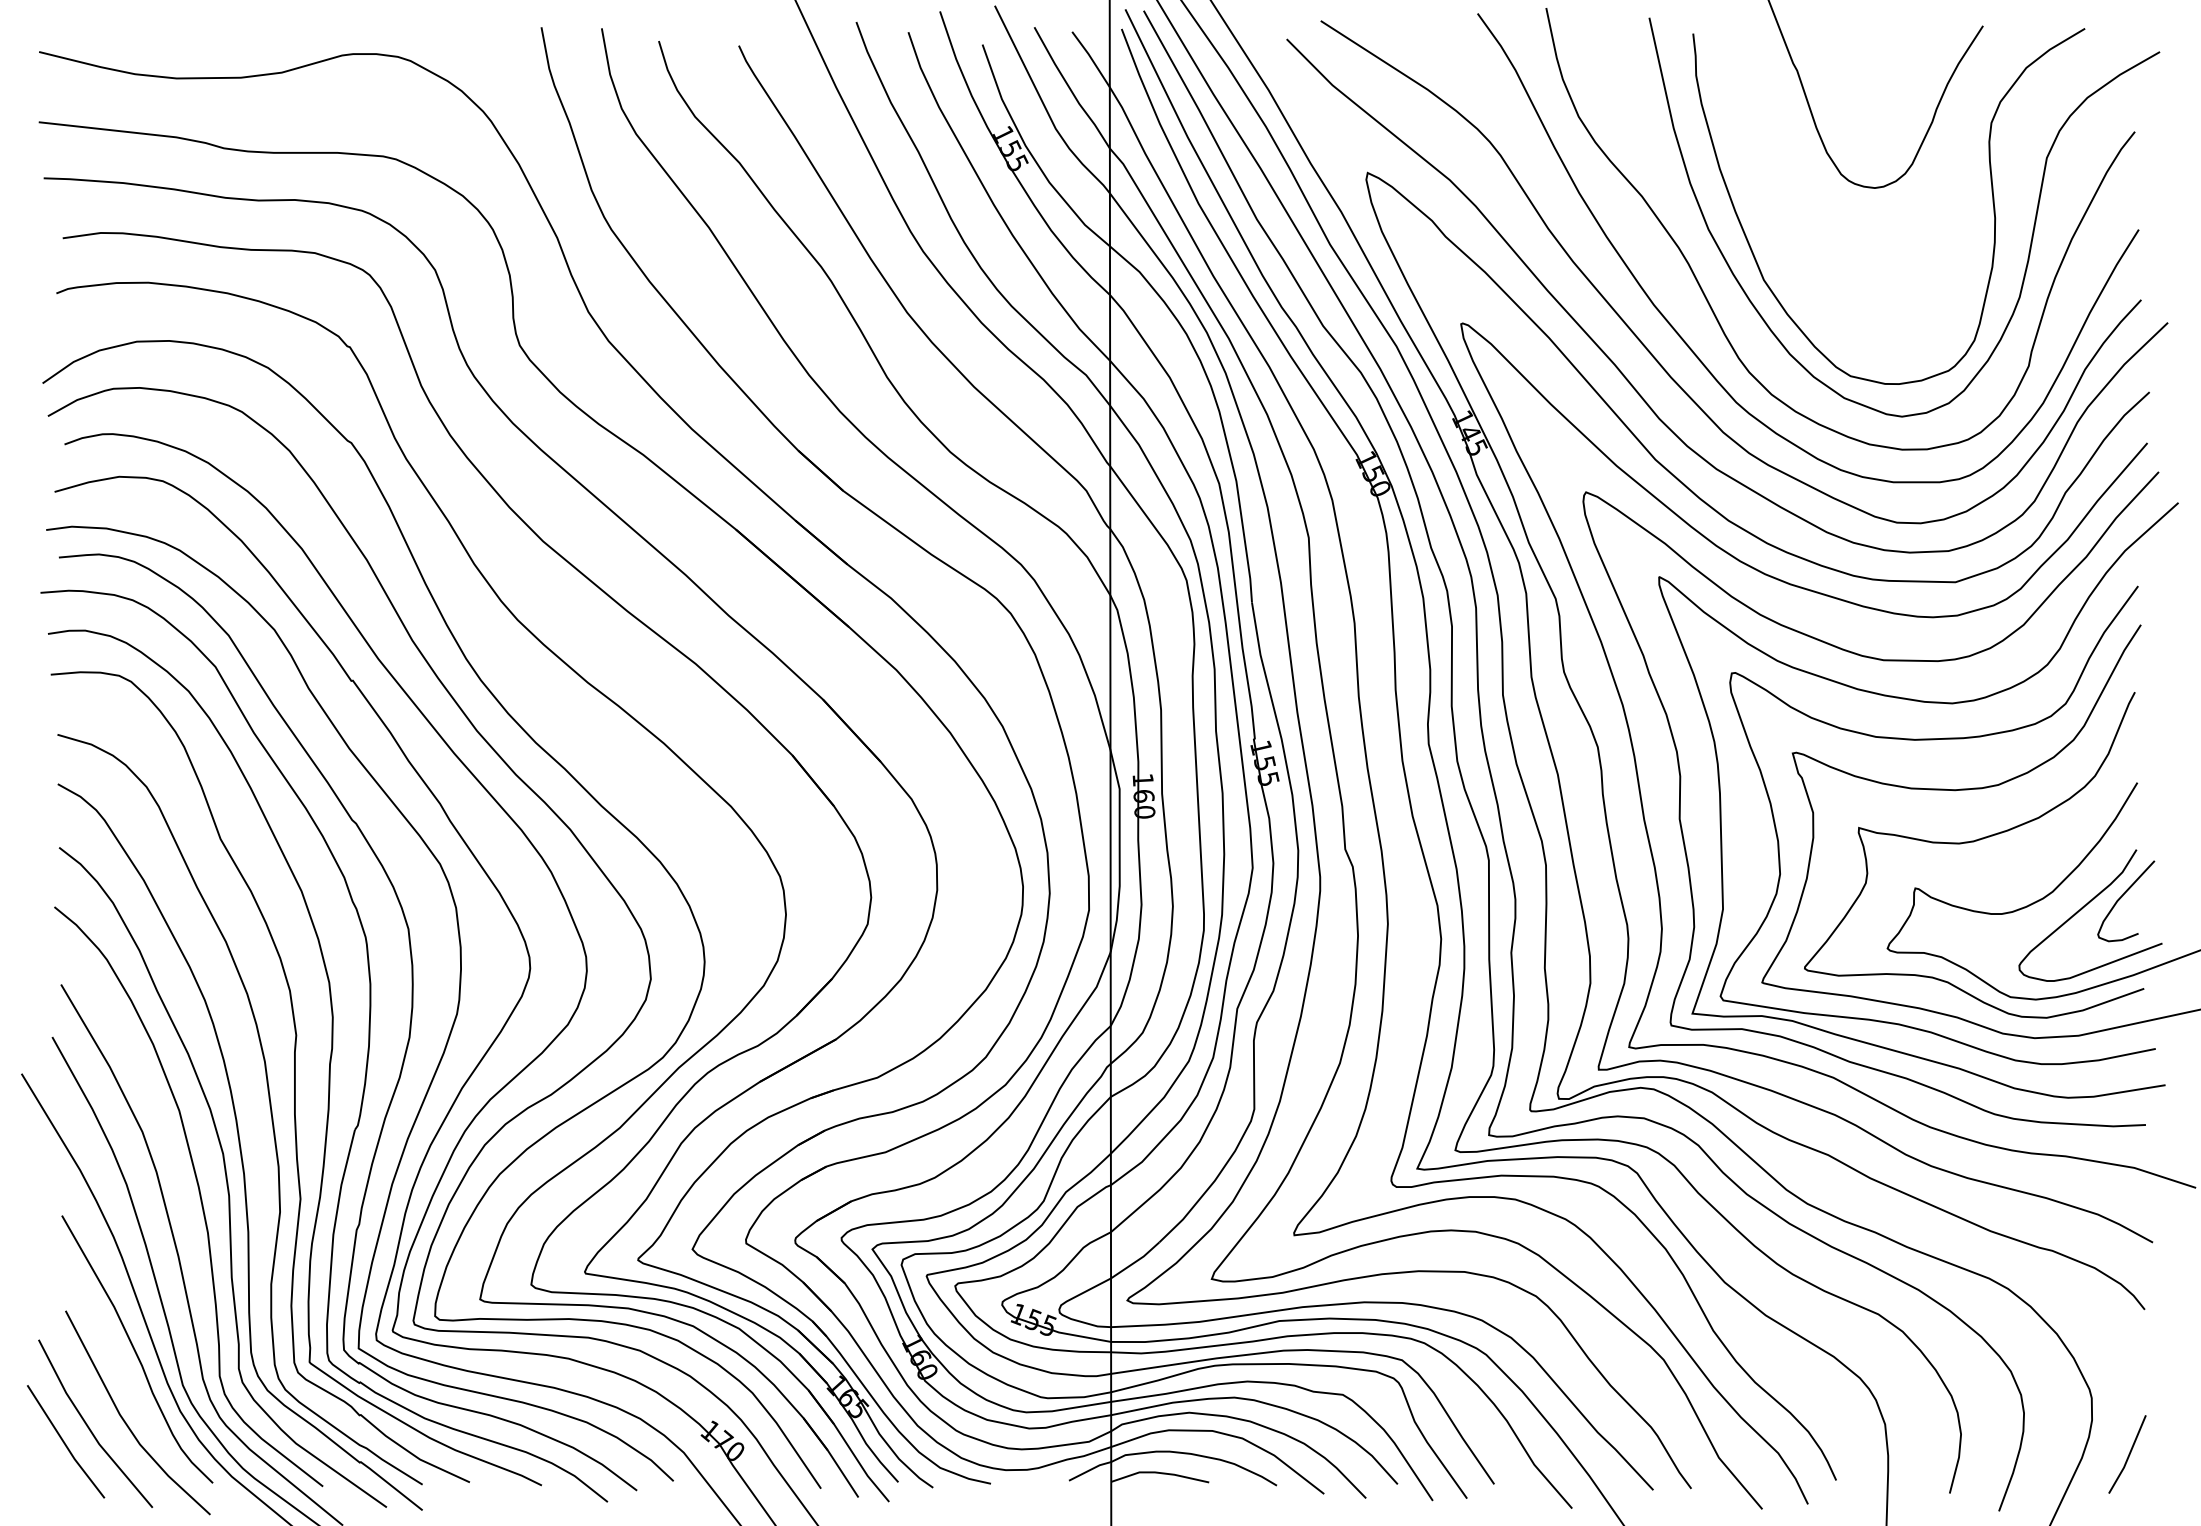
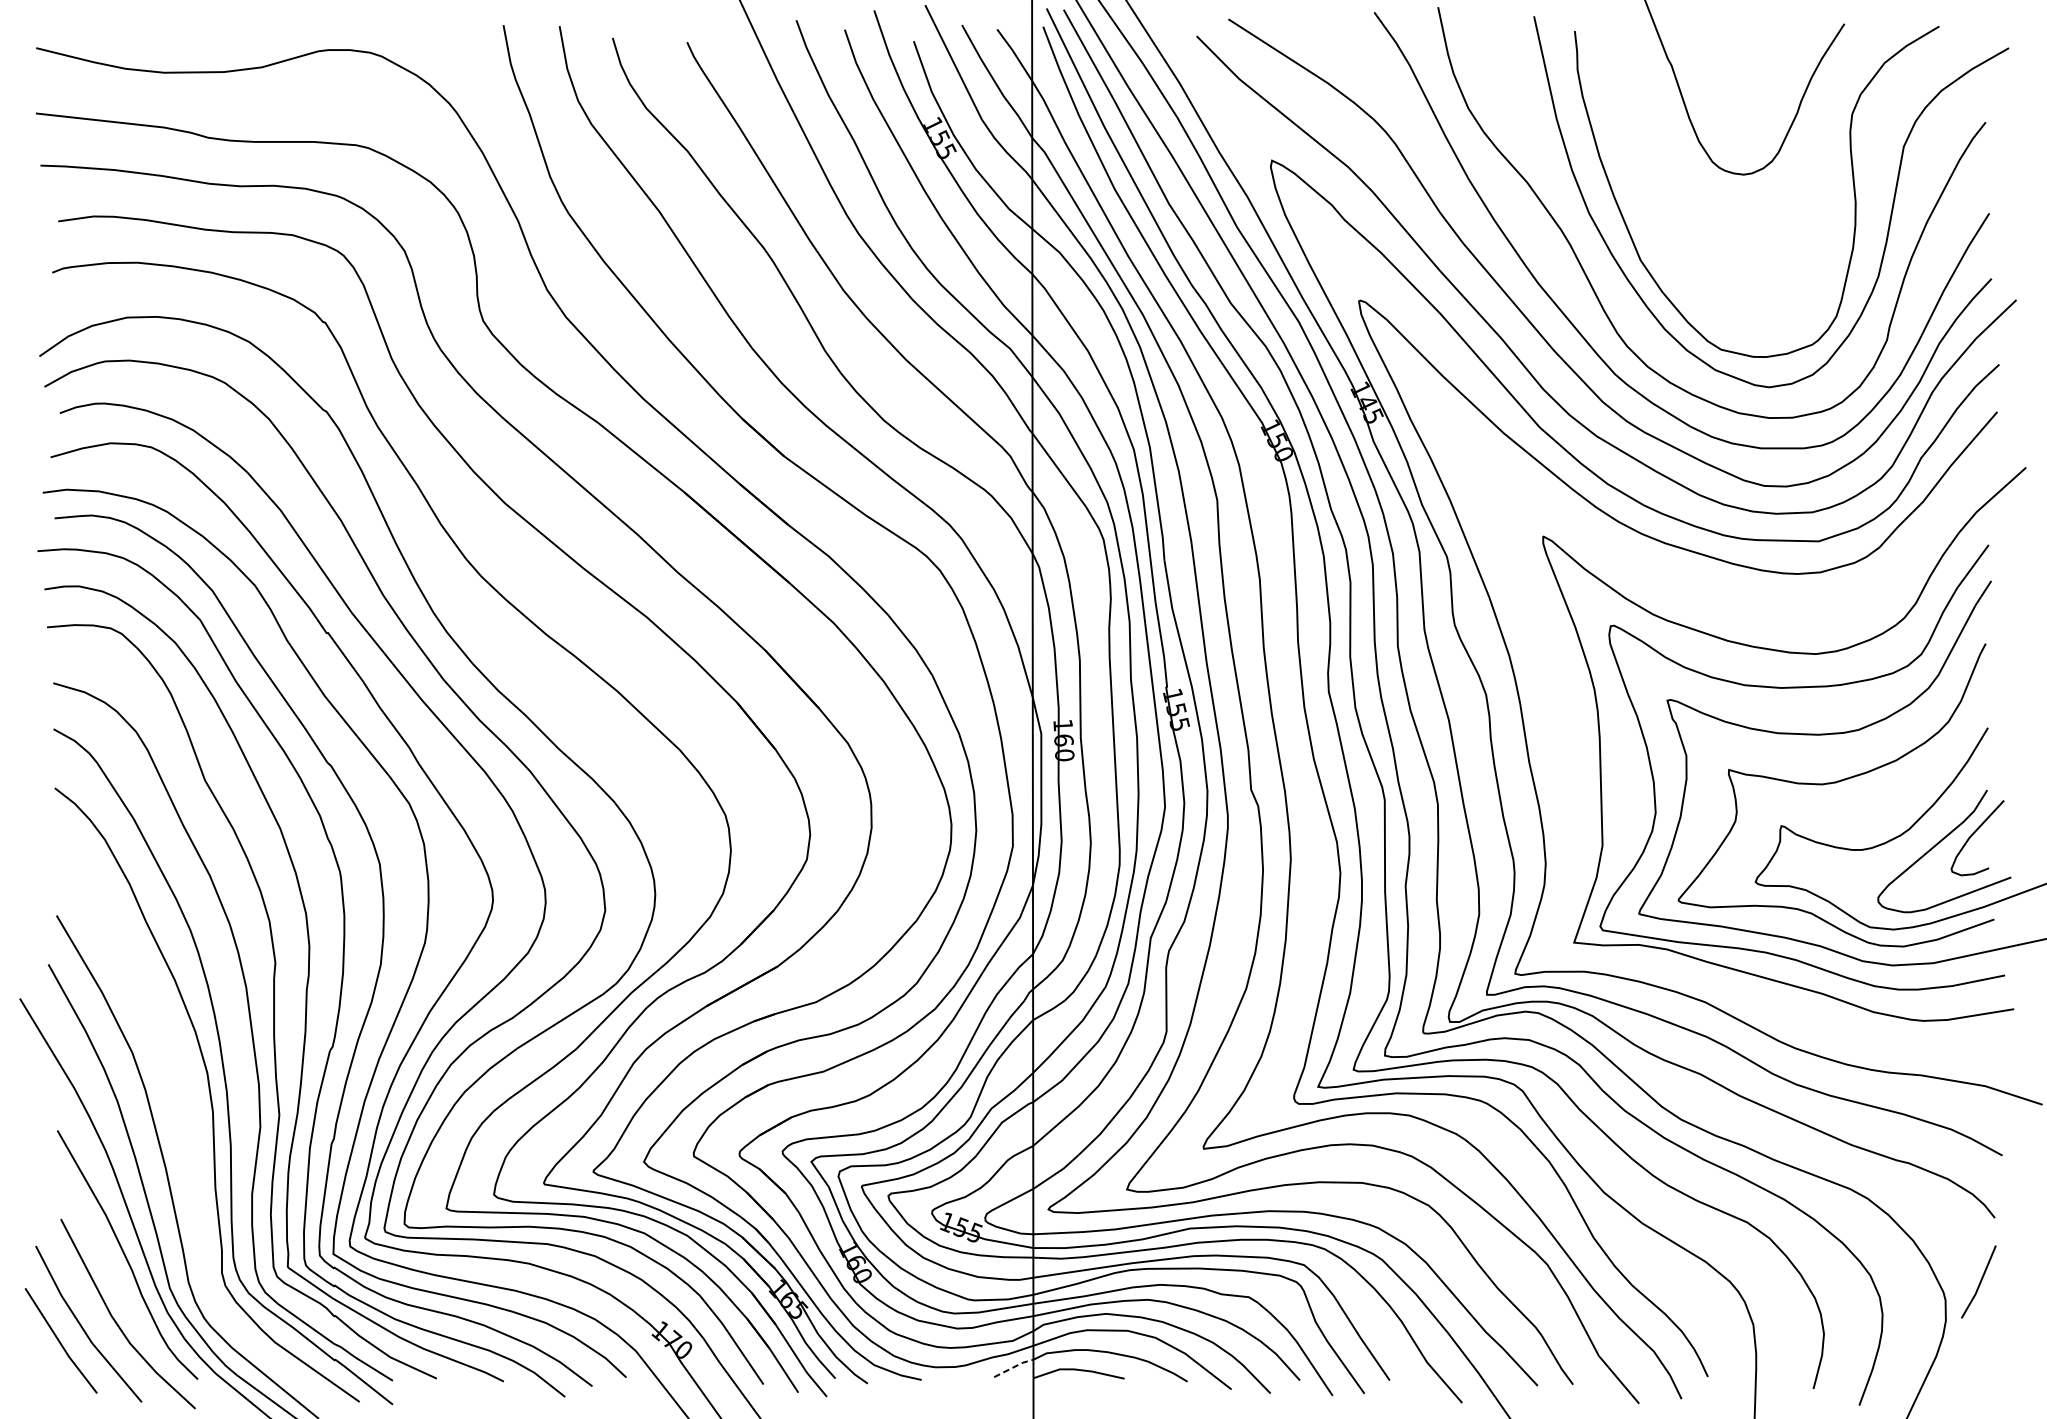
curve: (1883, 661) -> (1751, 615), removed
curve: (199, 1196) -> (185, 1112), removed
line: (2128, 1454) -> (1979, 1282), moved
line: (1090, 1470) -> (1014, 1367), solid -> dashed

